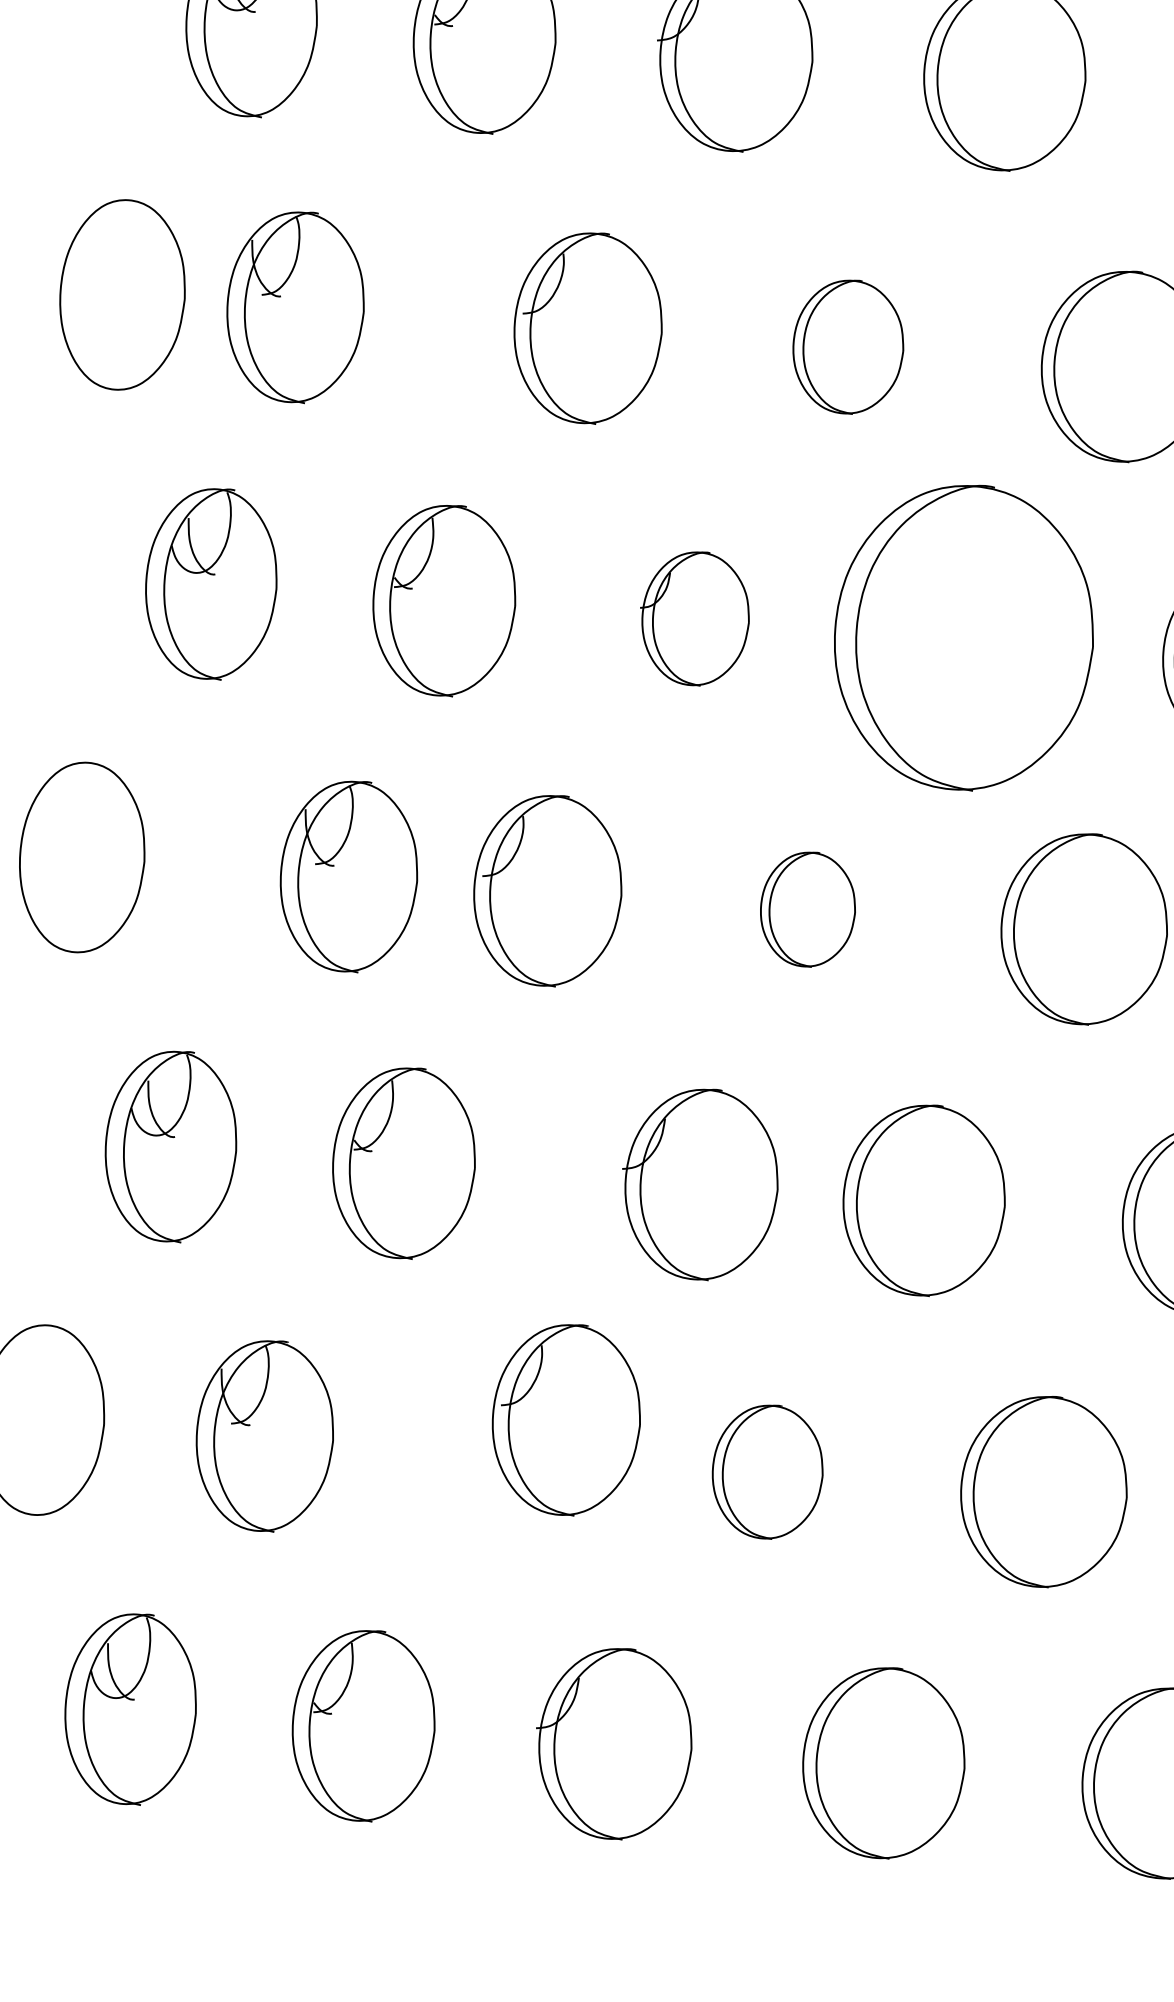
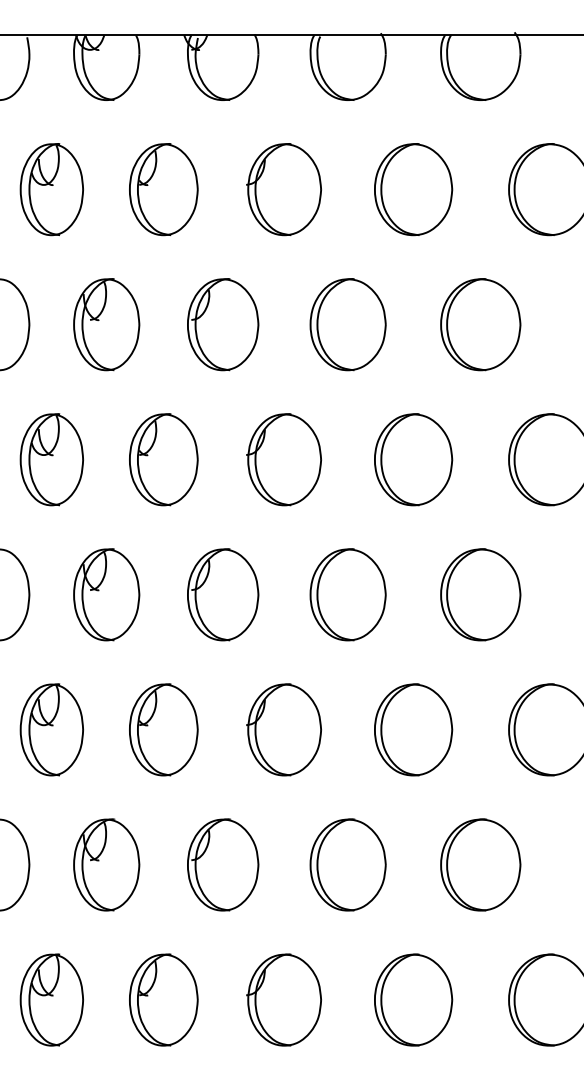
part: (295, 306) -> (106, 324), moved
part: (847, 346) -> (347, 324), size x1.43
part: (693, 617) -> (283, 459), size x1.43
part: (964, 637) -> (413, 459), size x0.62
part: (348, 875) -> (106, 594), moved
part: (806, 908) -> (347, 594), size x1.67
part: (699, 1183) -> (283, 729), moved
part: (567, 1418) -> (223, 864), moved
part: (766, 1470) -> (347, 864), size x1.43

